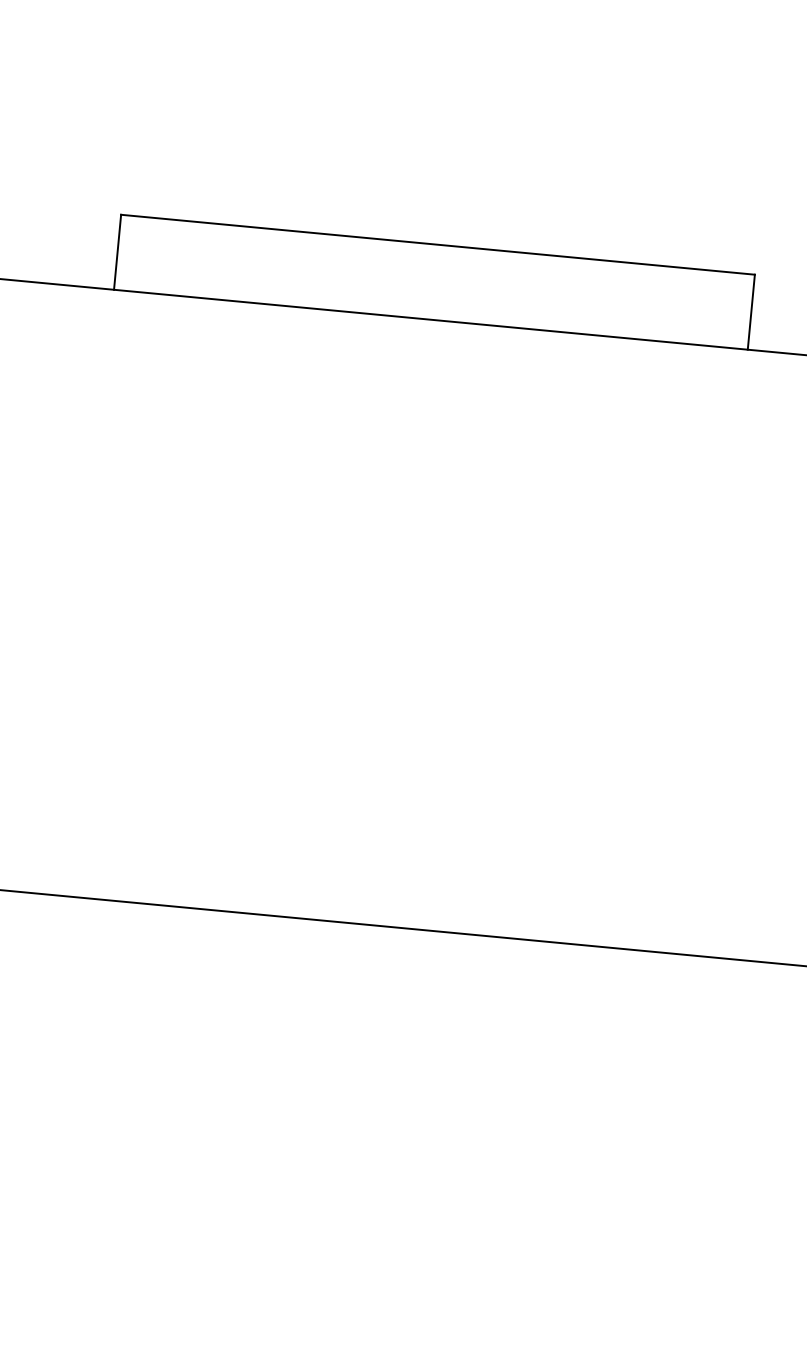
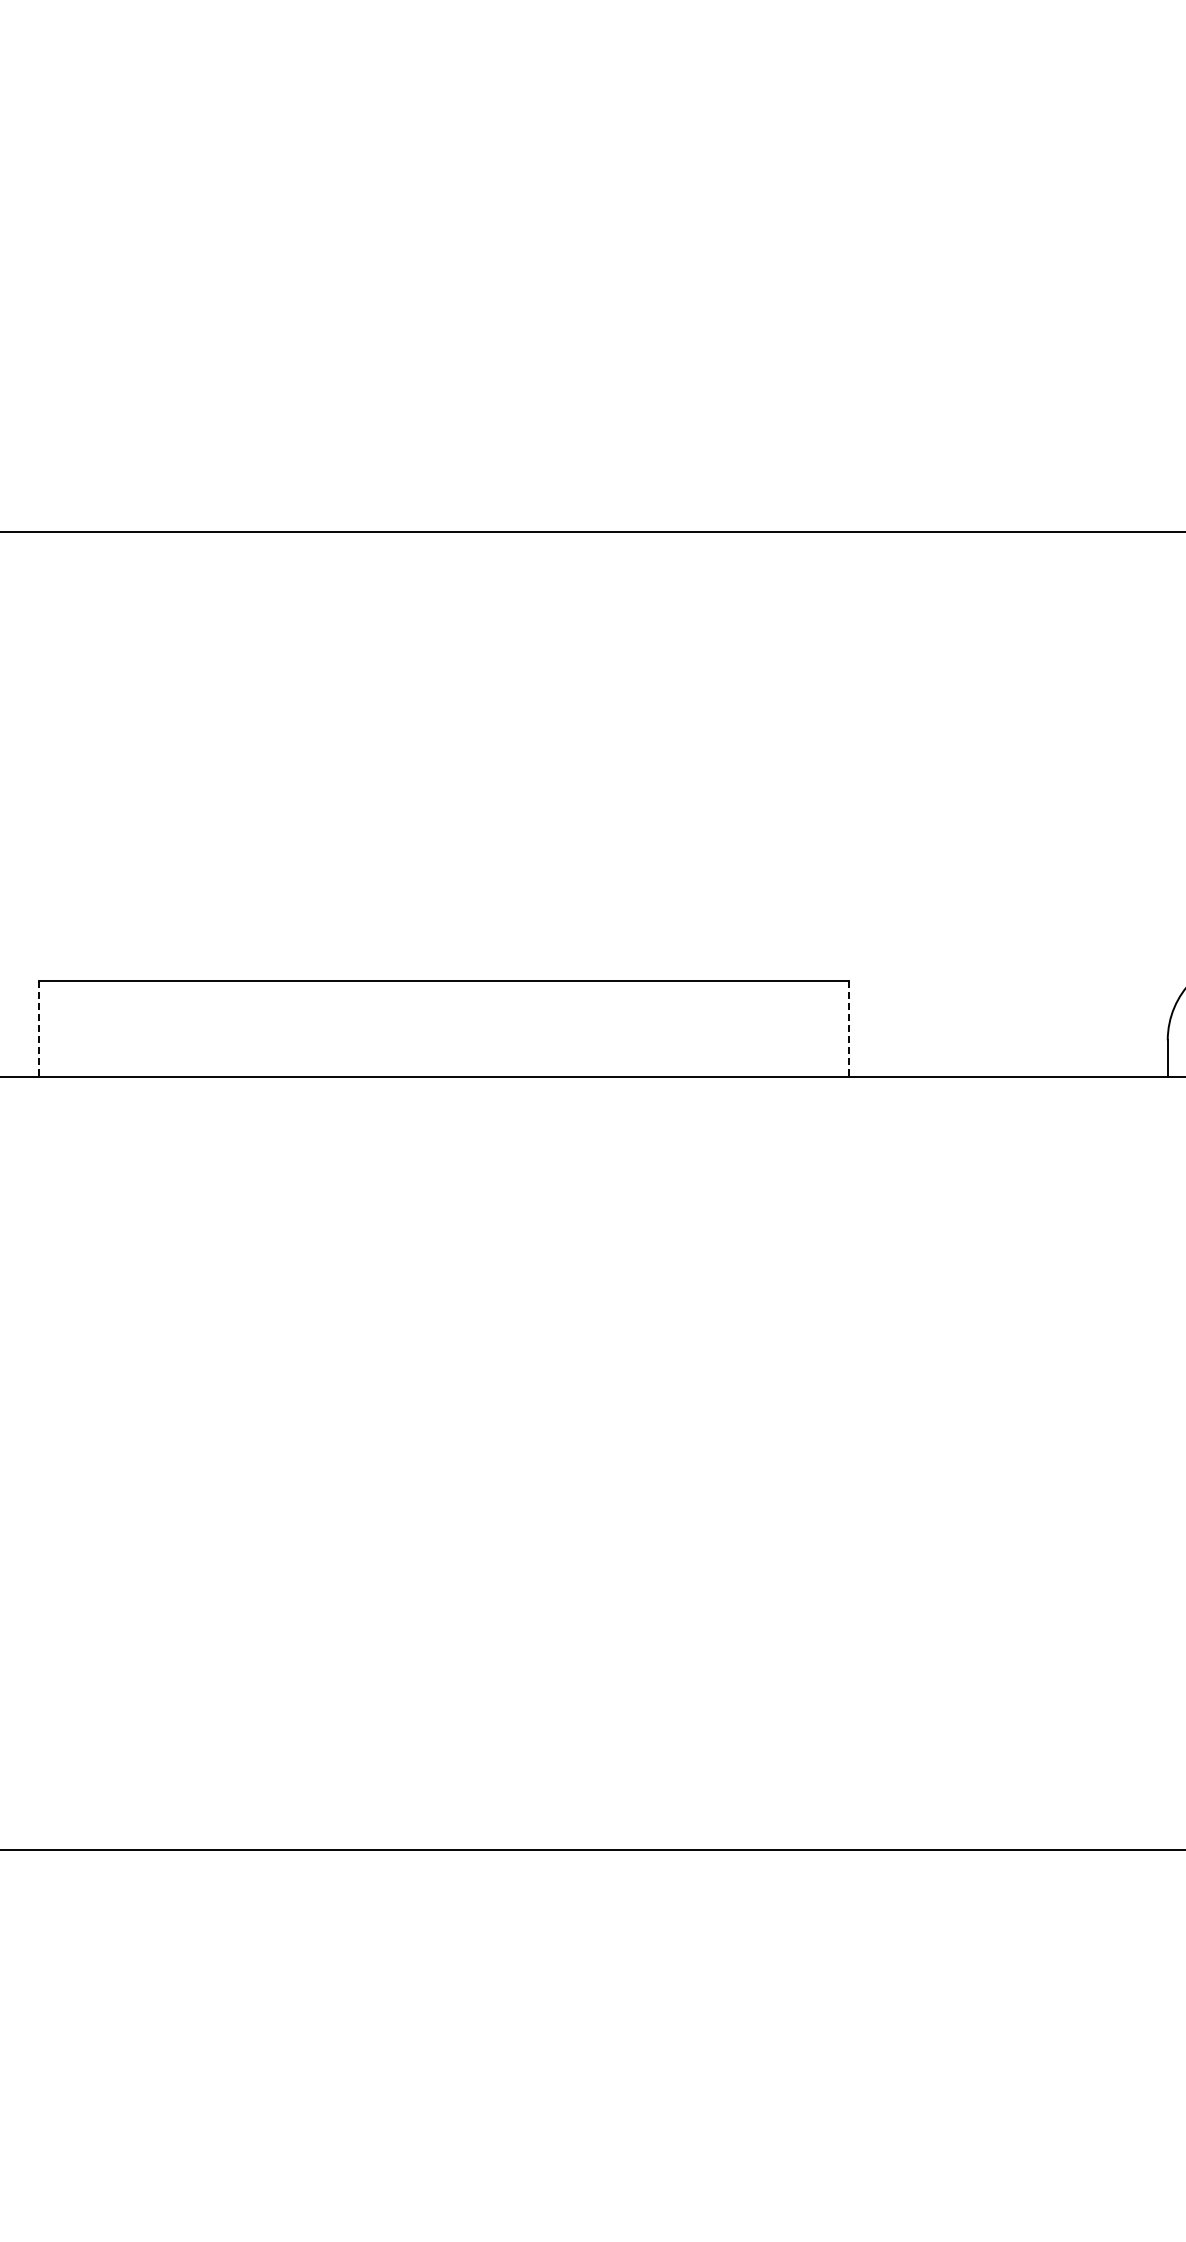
line: (117, 251) -> (39, 1028), solid -> dashed
line: (751, 311) -> (848, 1028), solid -> dashed

